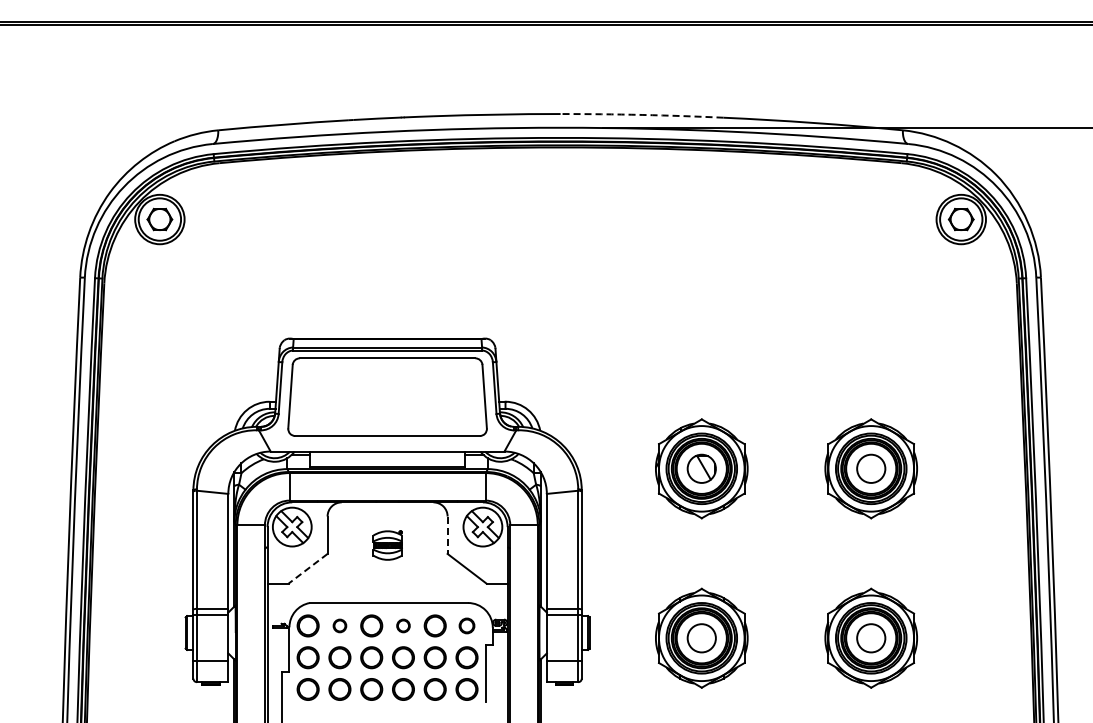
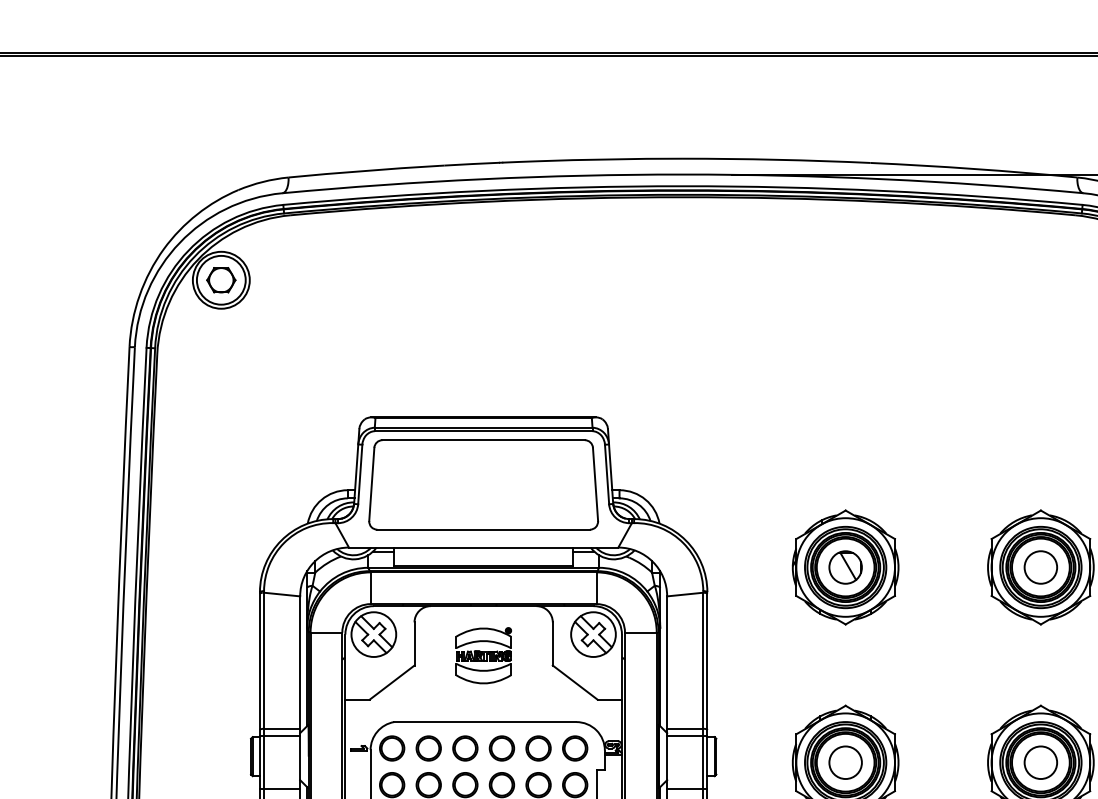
arc: (642, 114) -> (777, 159), dashed -> solid
line: (447, 535) -> (552, 644), dashed -> solid
part: (387, 545) -> (483, 655), size x1.67
line: (307, 569) -> (391, 683), dashed -> solid
circle: (339, 625) -> (428, 747), size x1.67
circle: (403, 625) -> (501, 747), size x1.67
circle: (466, 625) -> (574, 747), size x1.43

